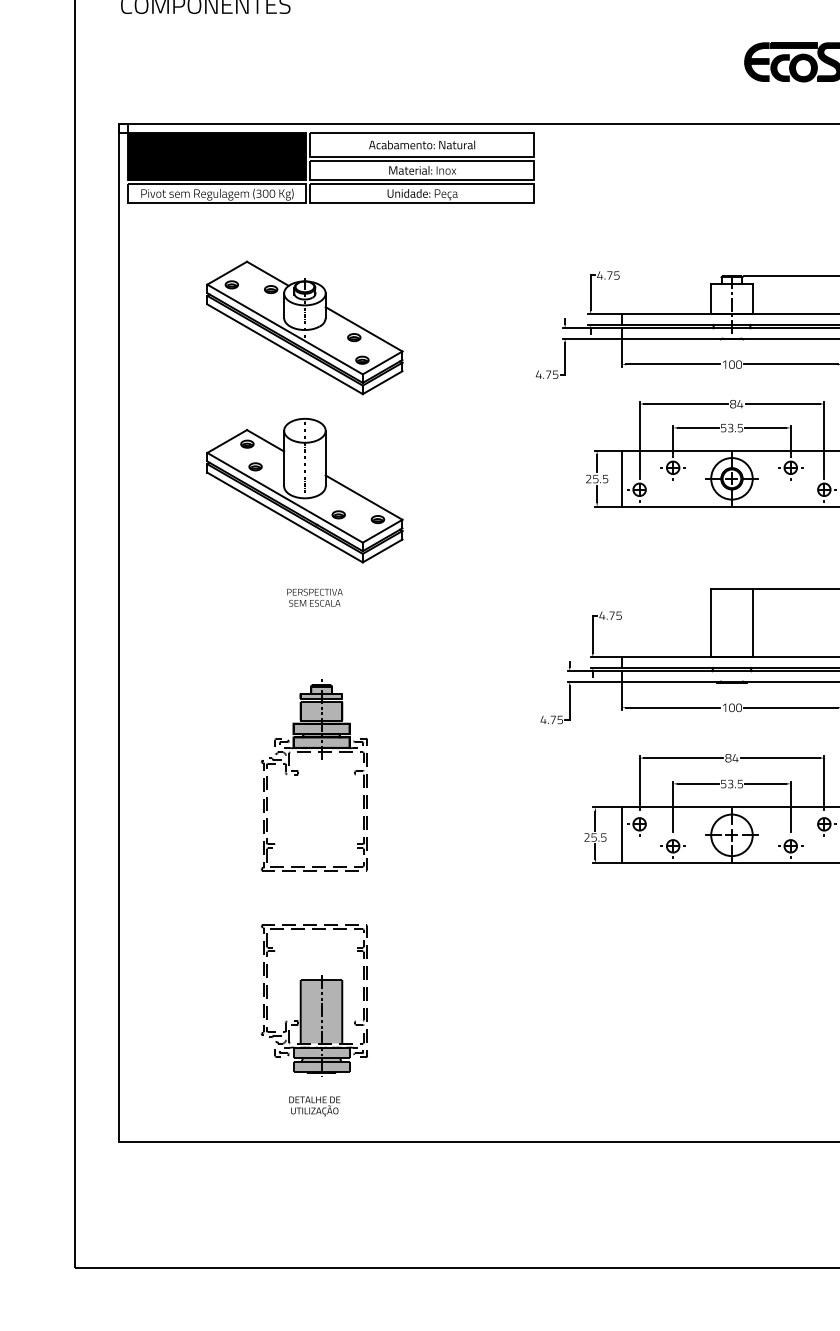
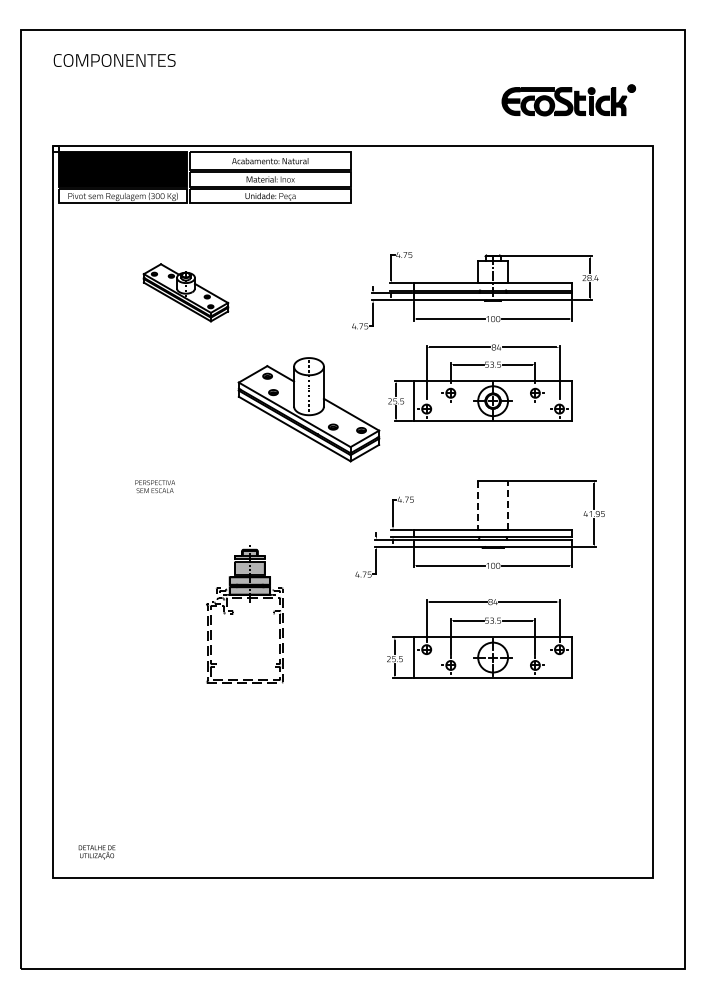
part: (304, 327) -> (185, 292), size x0.6
part: (304, 490) -> (308, 409), moved
text: (313, 597) -> (154, 486), moved
line: (753, 622) -> (508, 504), solid -> dashed
line: (711, 623) -> (478, 505), solid -> dashed
part: (298, 775) -> (233, 614), moved
part: (313, 1000) -> (192, 776), removed
text: (313, 1106) -> (96, 852), moved

